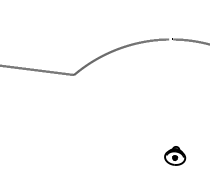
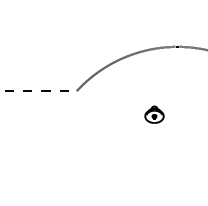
part: (175, 155) -> (154, 114), moved

